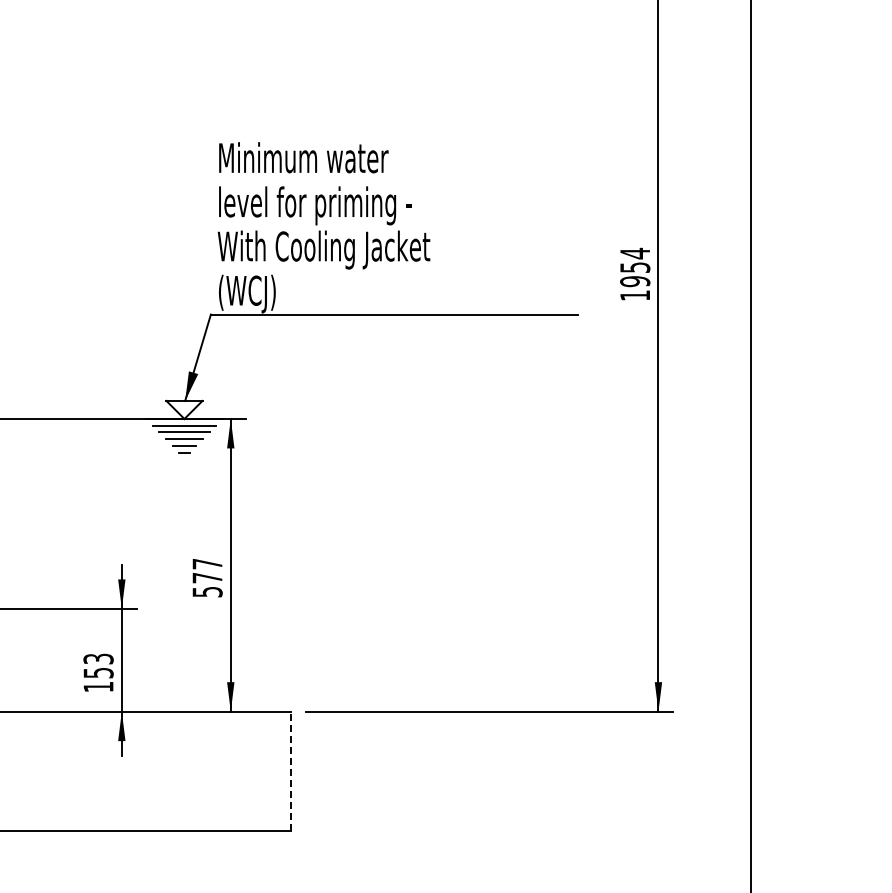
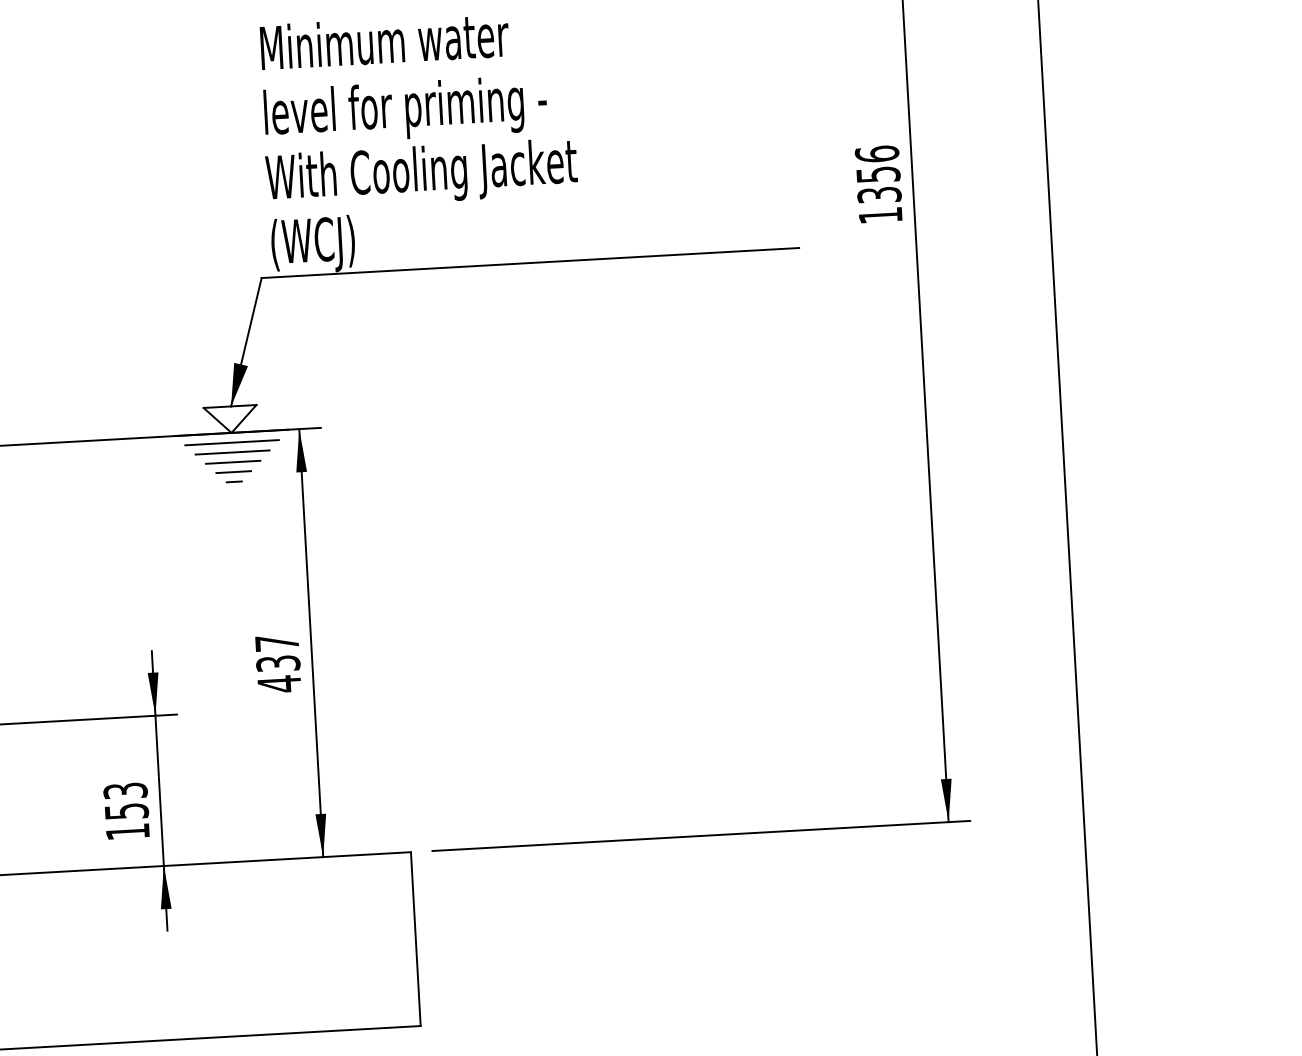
text: (635, 267) -> (878, 174), 1954 -> 1356
text: (207, 584) -> (278, 673), 577 -> 437
line: (290, 770) -> (415, 938), dashed -> solid

